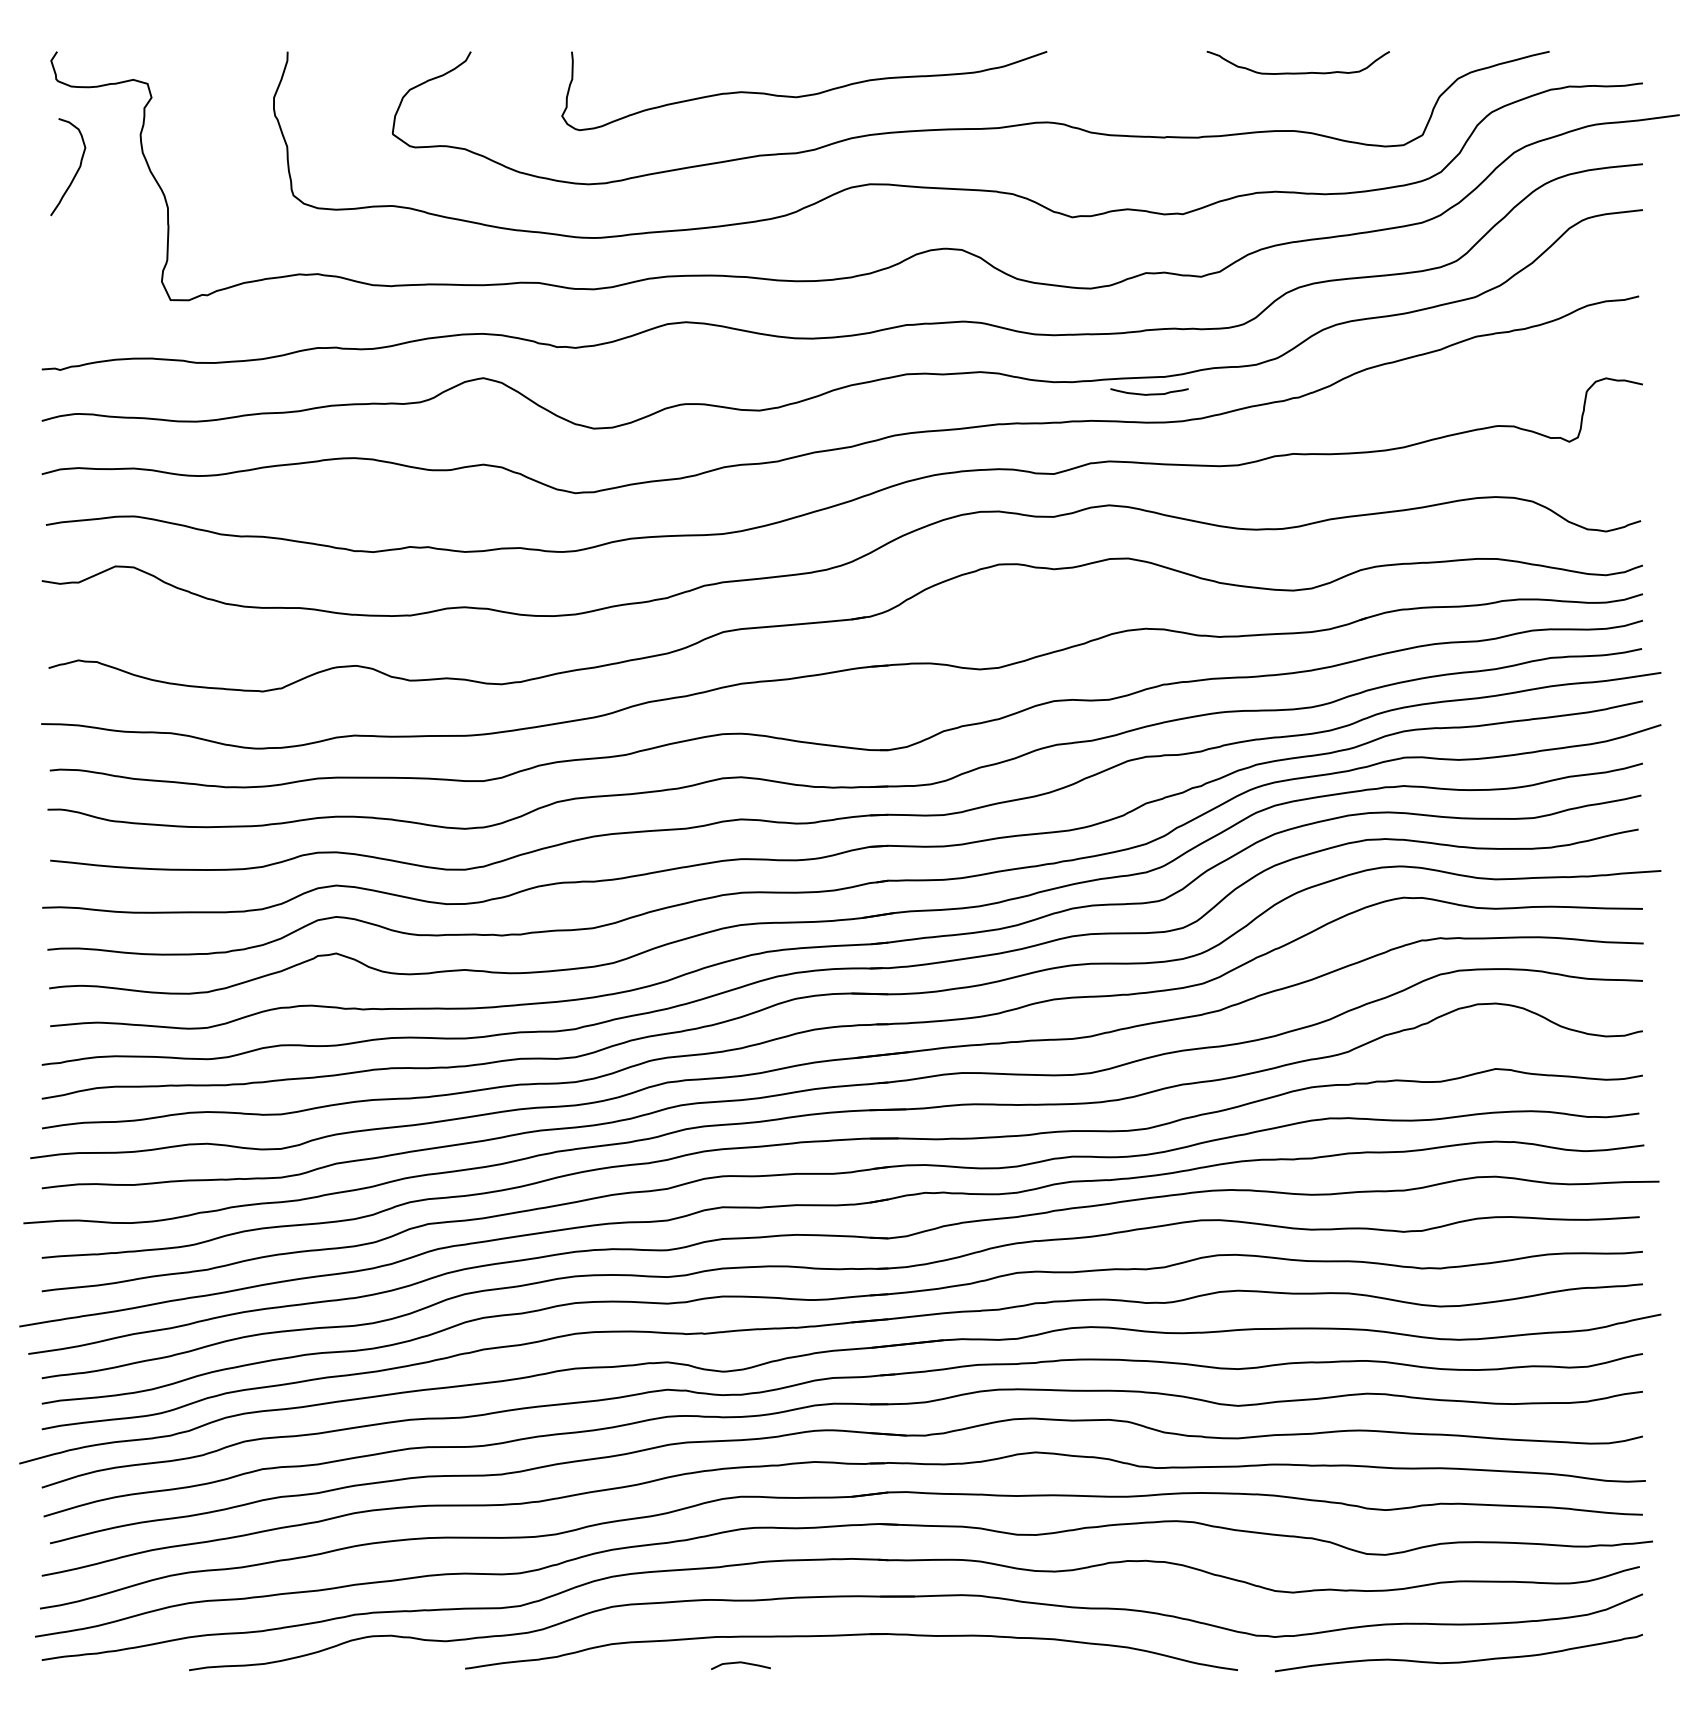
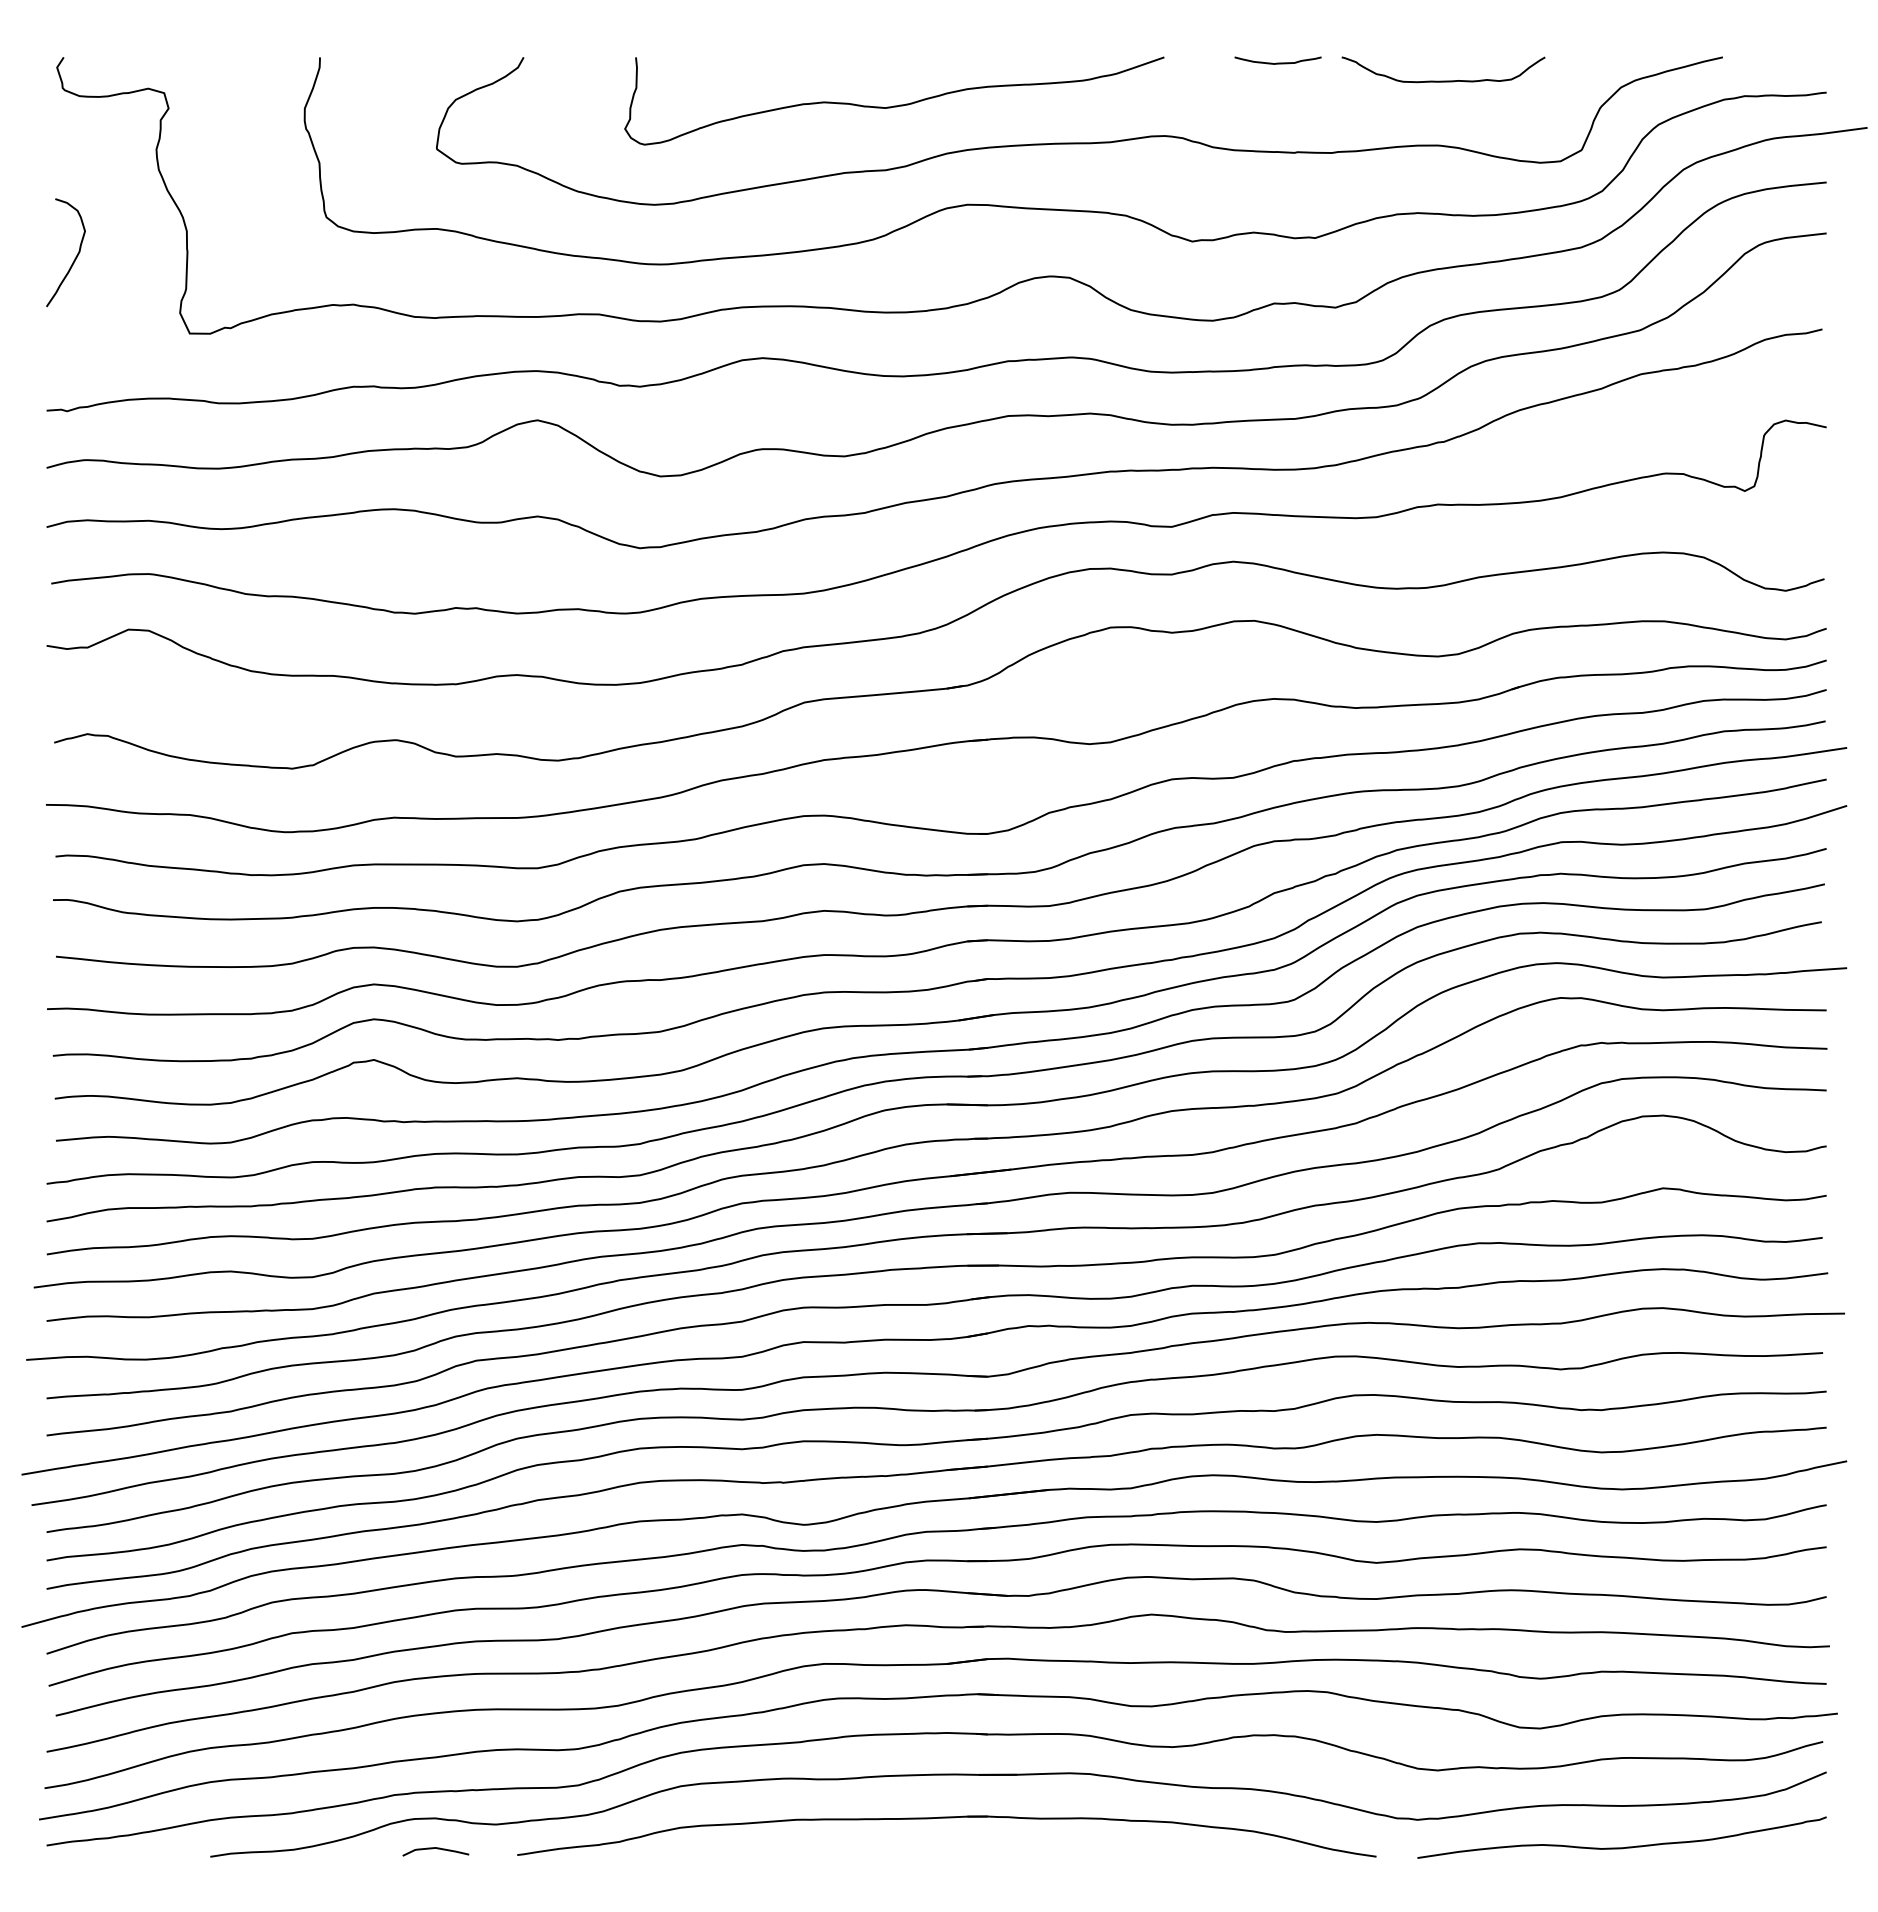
curve: (76, 170) -> (75, 256), moved
curve: (1148, 393) -> (1277, 62), moved
curve: (742, 1663) -> (437, 1849), moved

